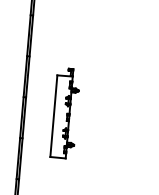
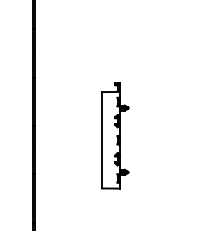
part: (65, 113) -> (115, 135), moved

